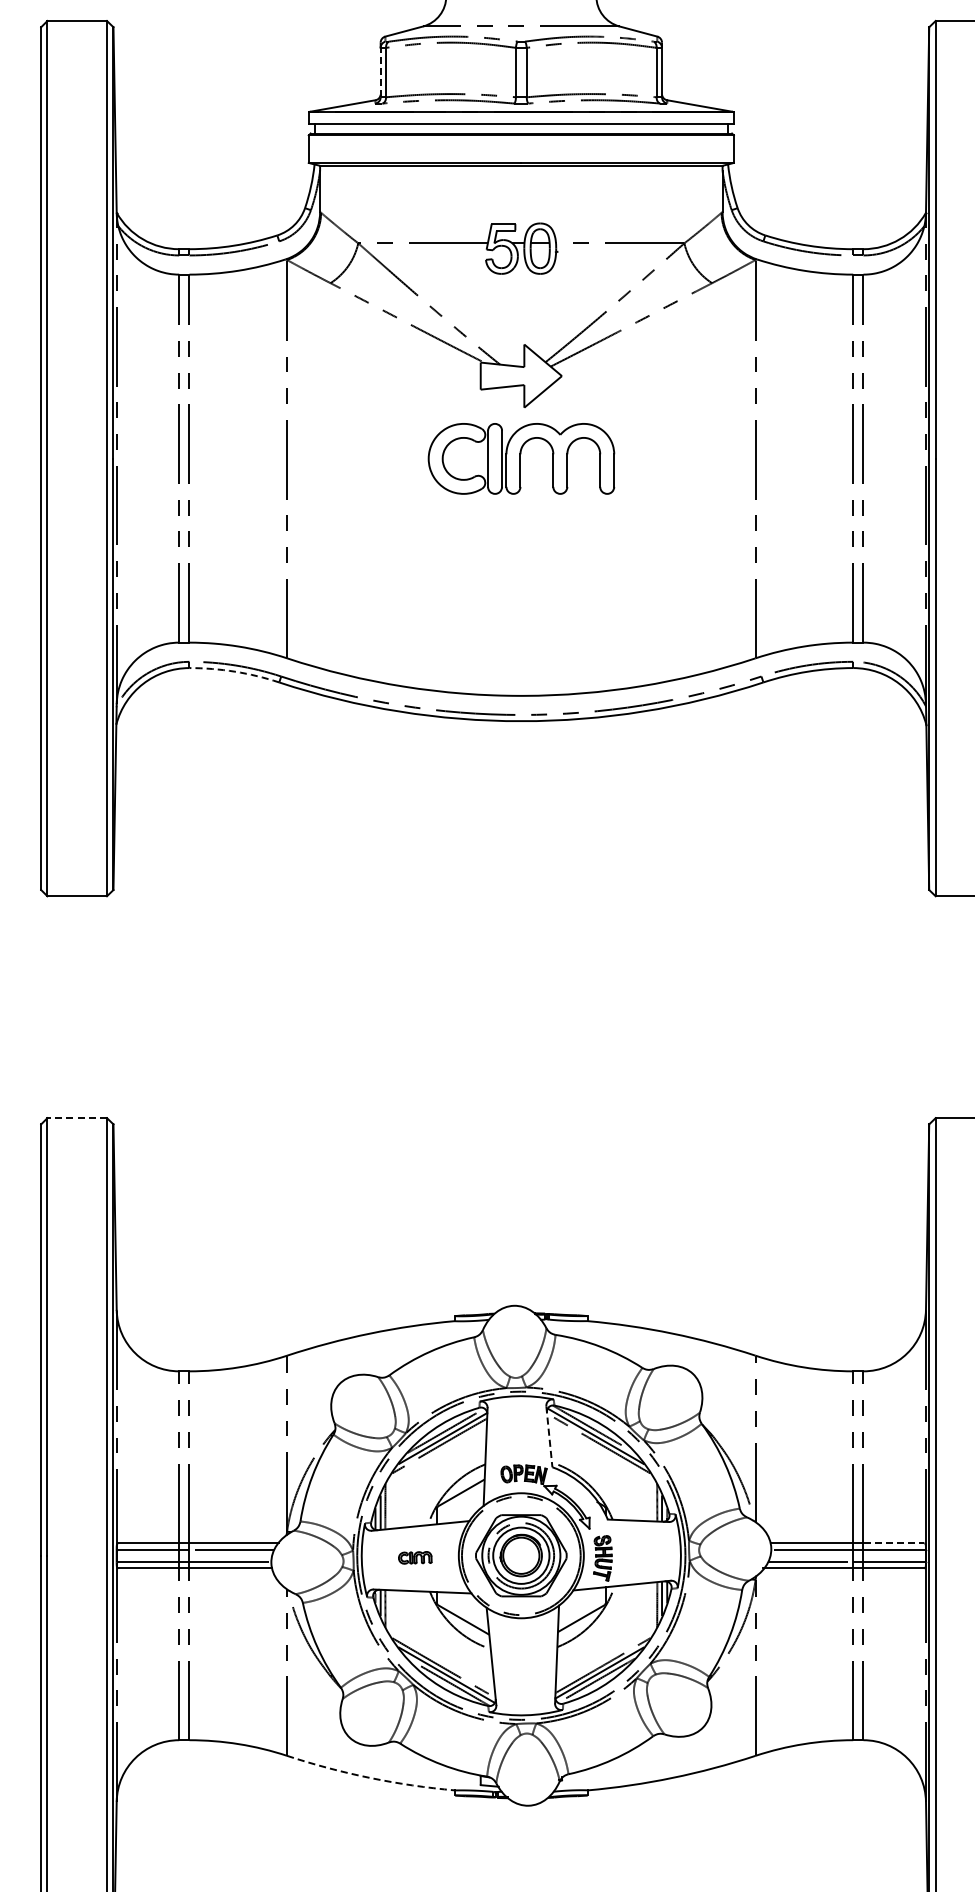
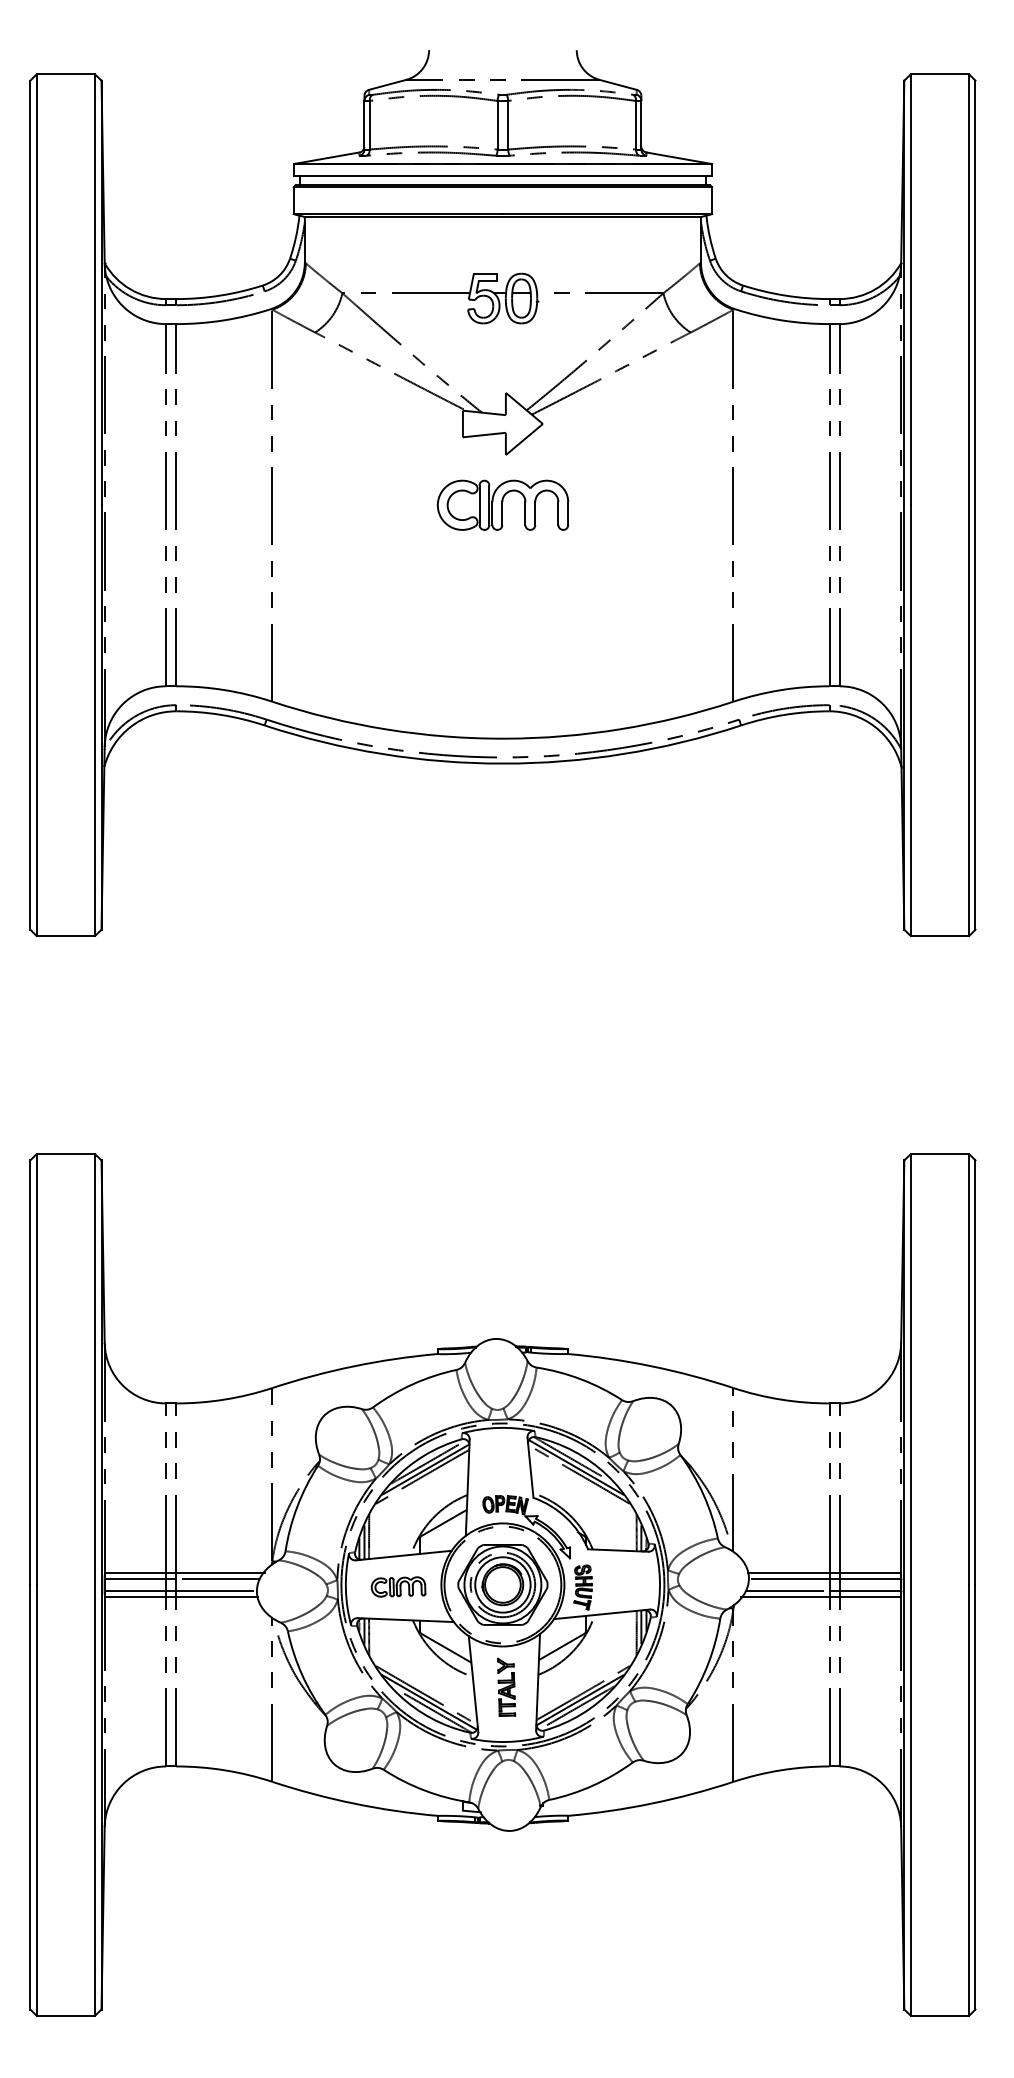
line: (380, 71) -> (364, 124), dashed -> solid
part: (520, 457) -> (502, 504), size x0.71
arc: (235, 671) -> (221, 714), dashed -> solid
line: (76, 1118) -> (65, 1154), dashed -> solid
line: (549, 1437) -> (530, 1468), dashed -> solid
line: (893, 1543) -> (869, 1572), dashed -> solid
part: (415, 1557) -> (398, 1586), size x1.67
part: (524, 1658) -> (506, 1686), added
arc: (370, 1777) -> (354, 1803), dashed -> solid

